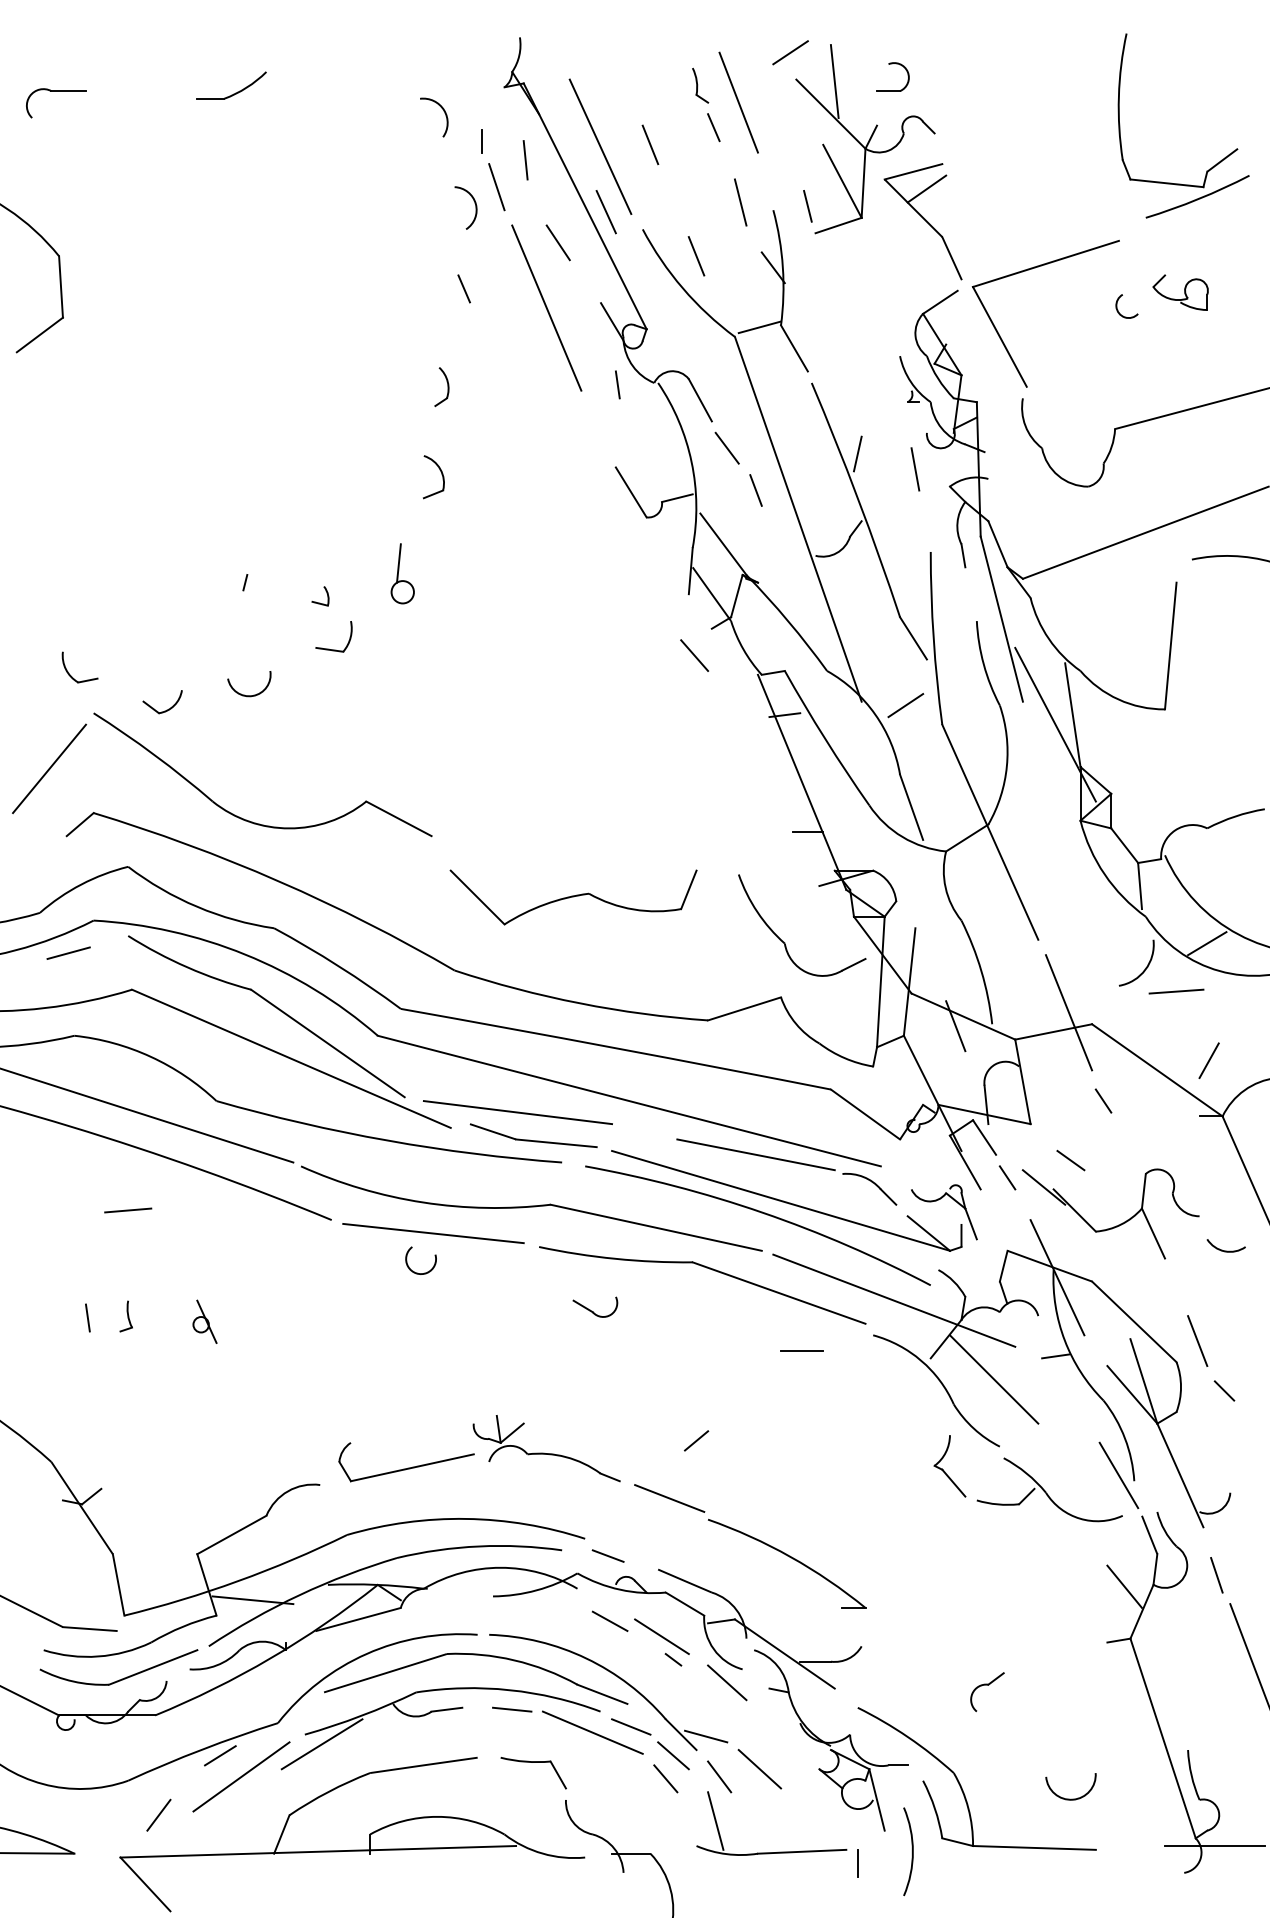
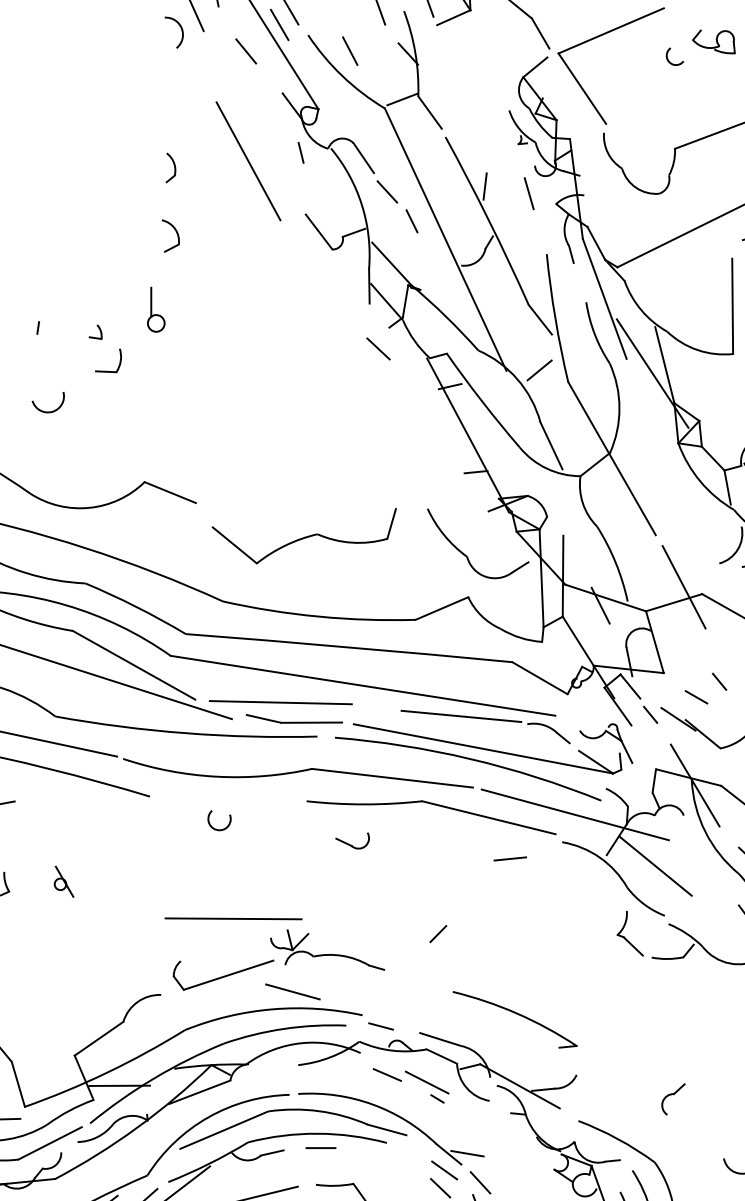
line: (463, 288) -> (178, 92), removed
line: (546, 307) -> (248, 160), moved
line: (1103, 1100) -> (719, 681), moved
line: (433, 1233) -> (233, 918), moved
line: (1055, 1356) -> (699, 844), removed
line: (669, 1498) -> (292, 991), moved
line: (727, 1682) -> (479, 1111), removed
line: (631, 1726) -> (411, 1151), removed
line: (592, 1732) -> (382, 1159), removed
line: (759, 1769) -> (509, 1174), removed

